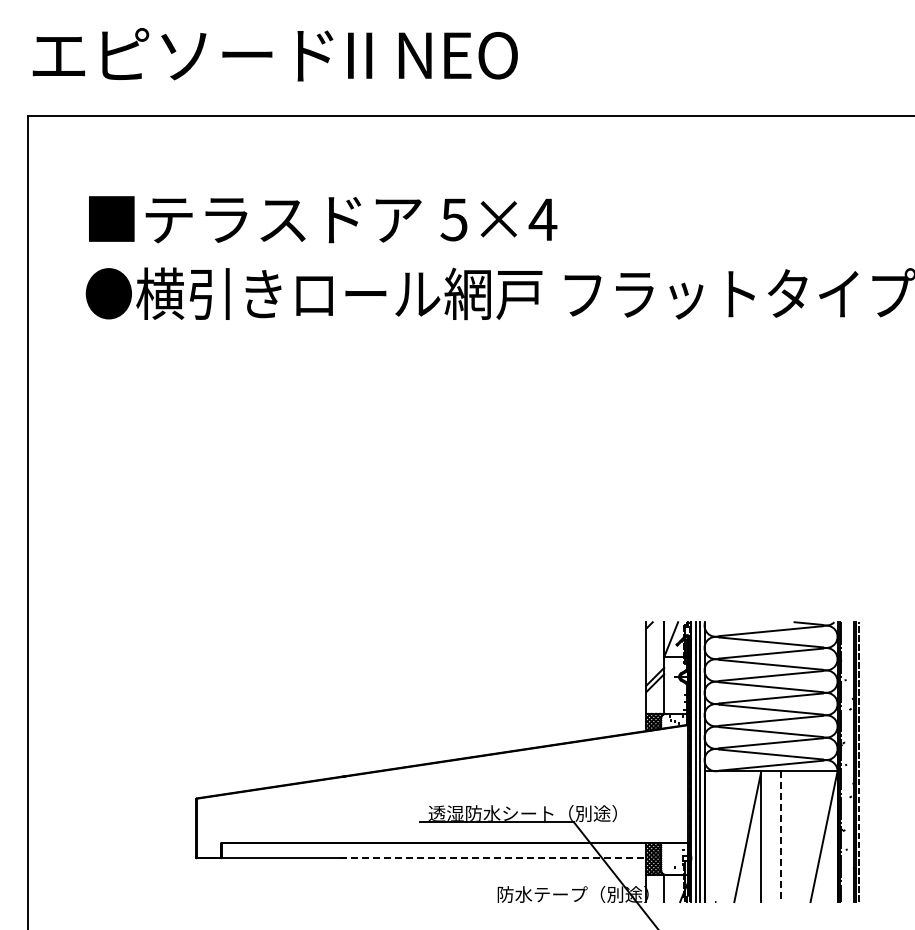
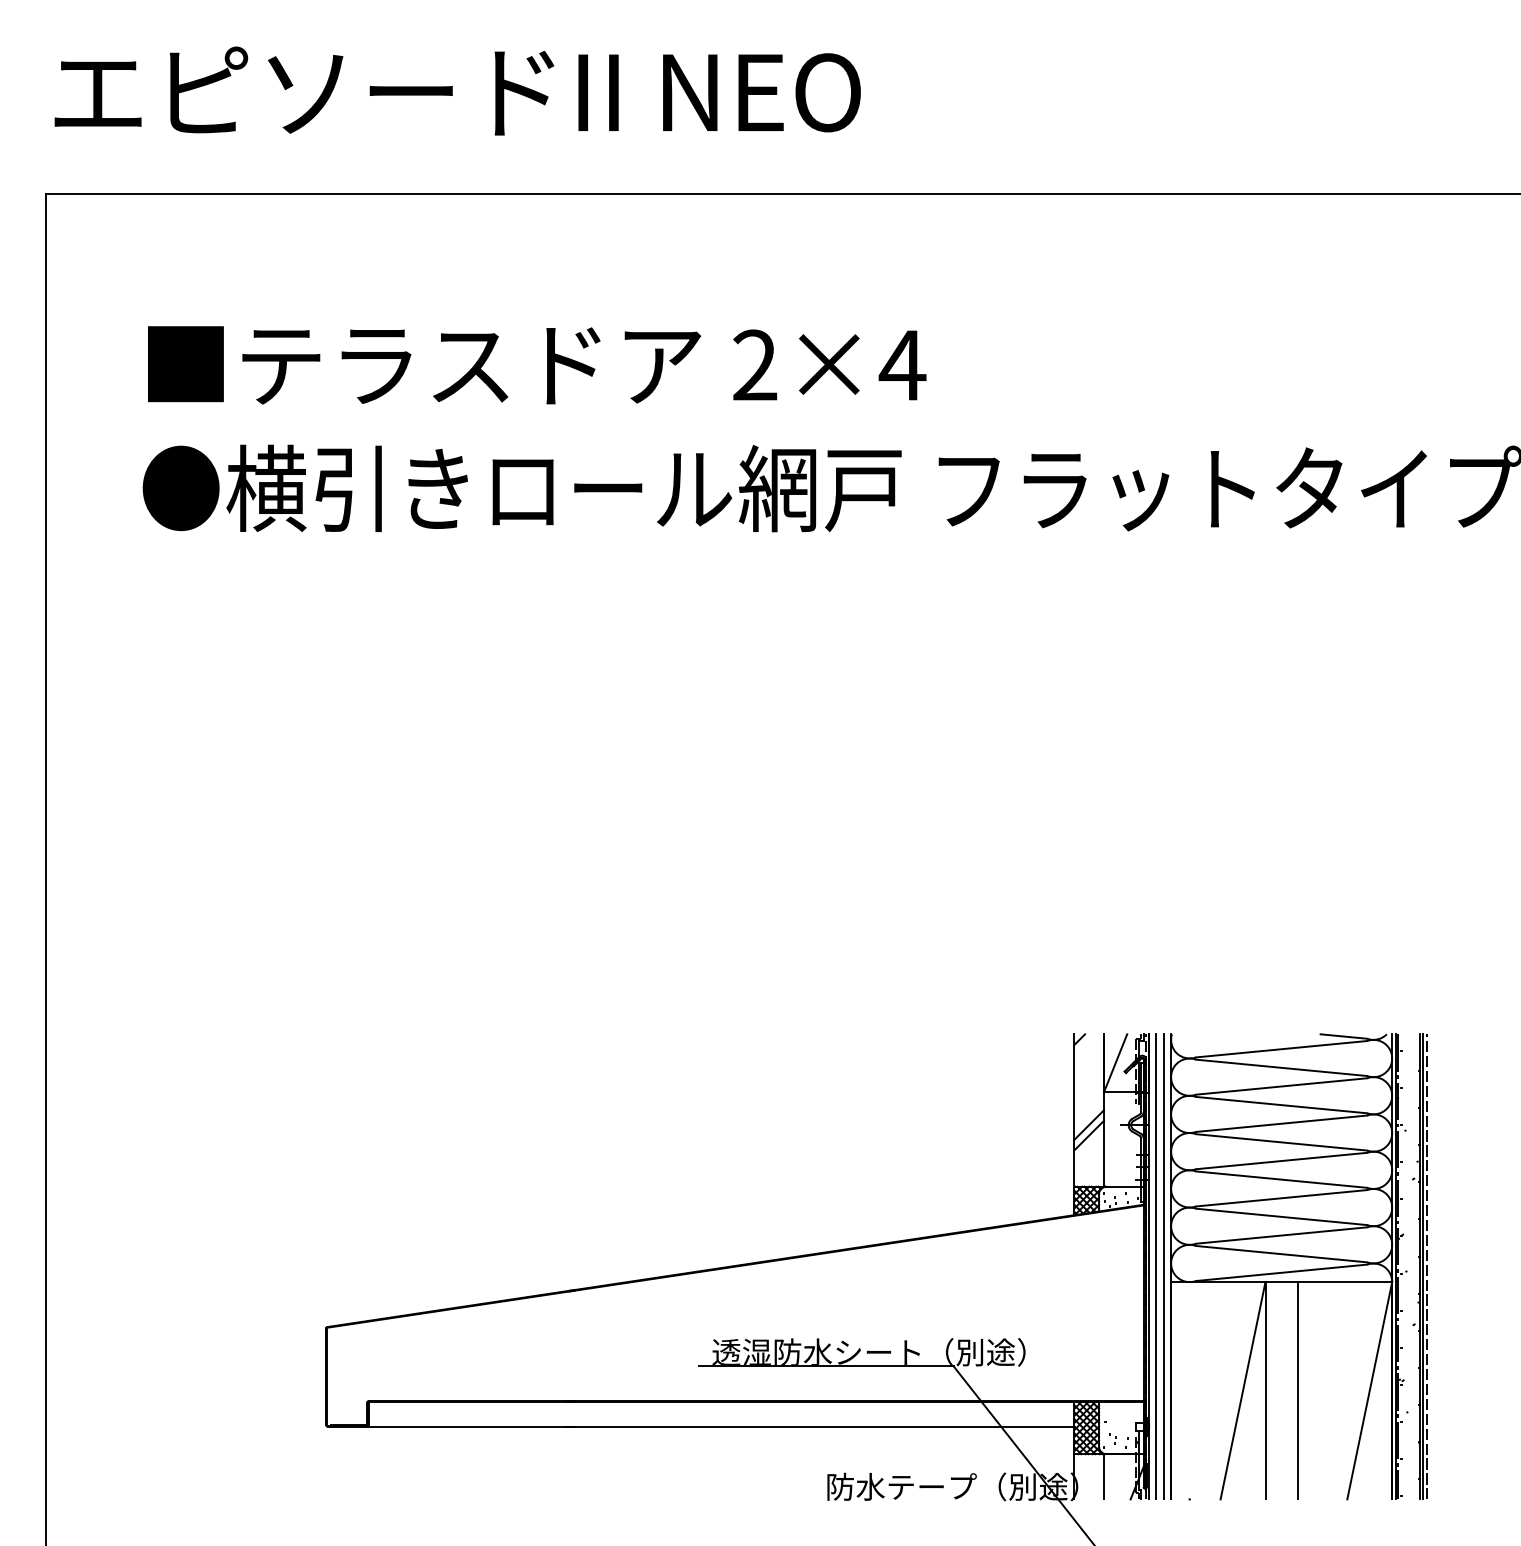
text: (453, 219) -> (753, 364), 5×4 -> 2×4
line: (780, 837) -> (1297, 1392), dashed -> solid
line: (493, 858) -> (820, 1426), dashed -> solid

